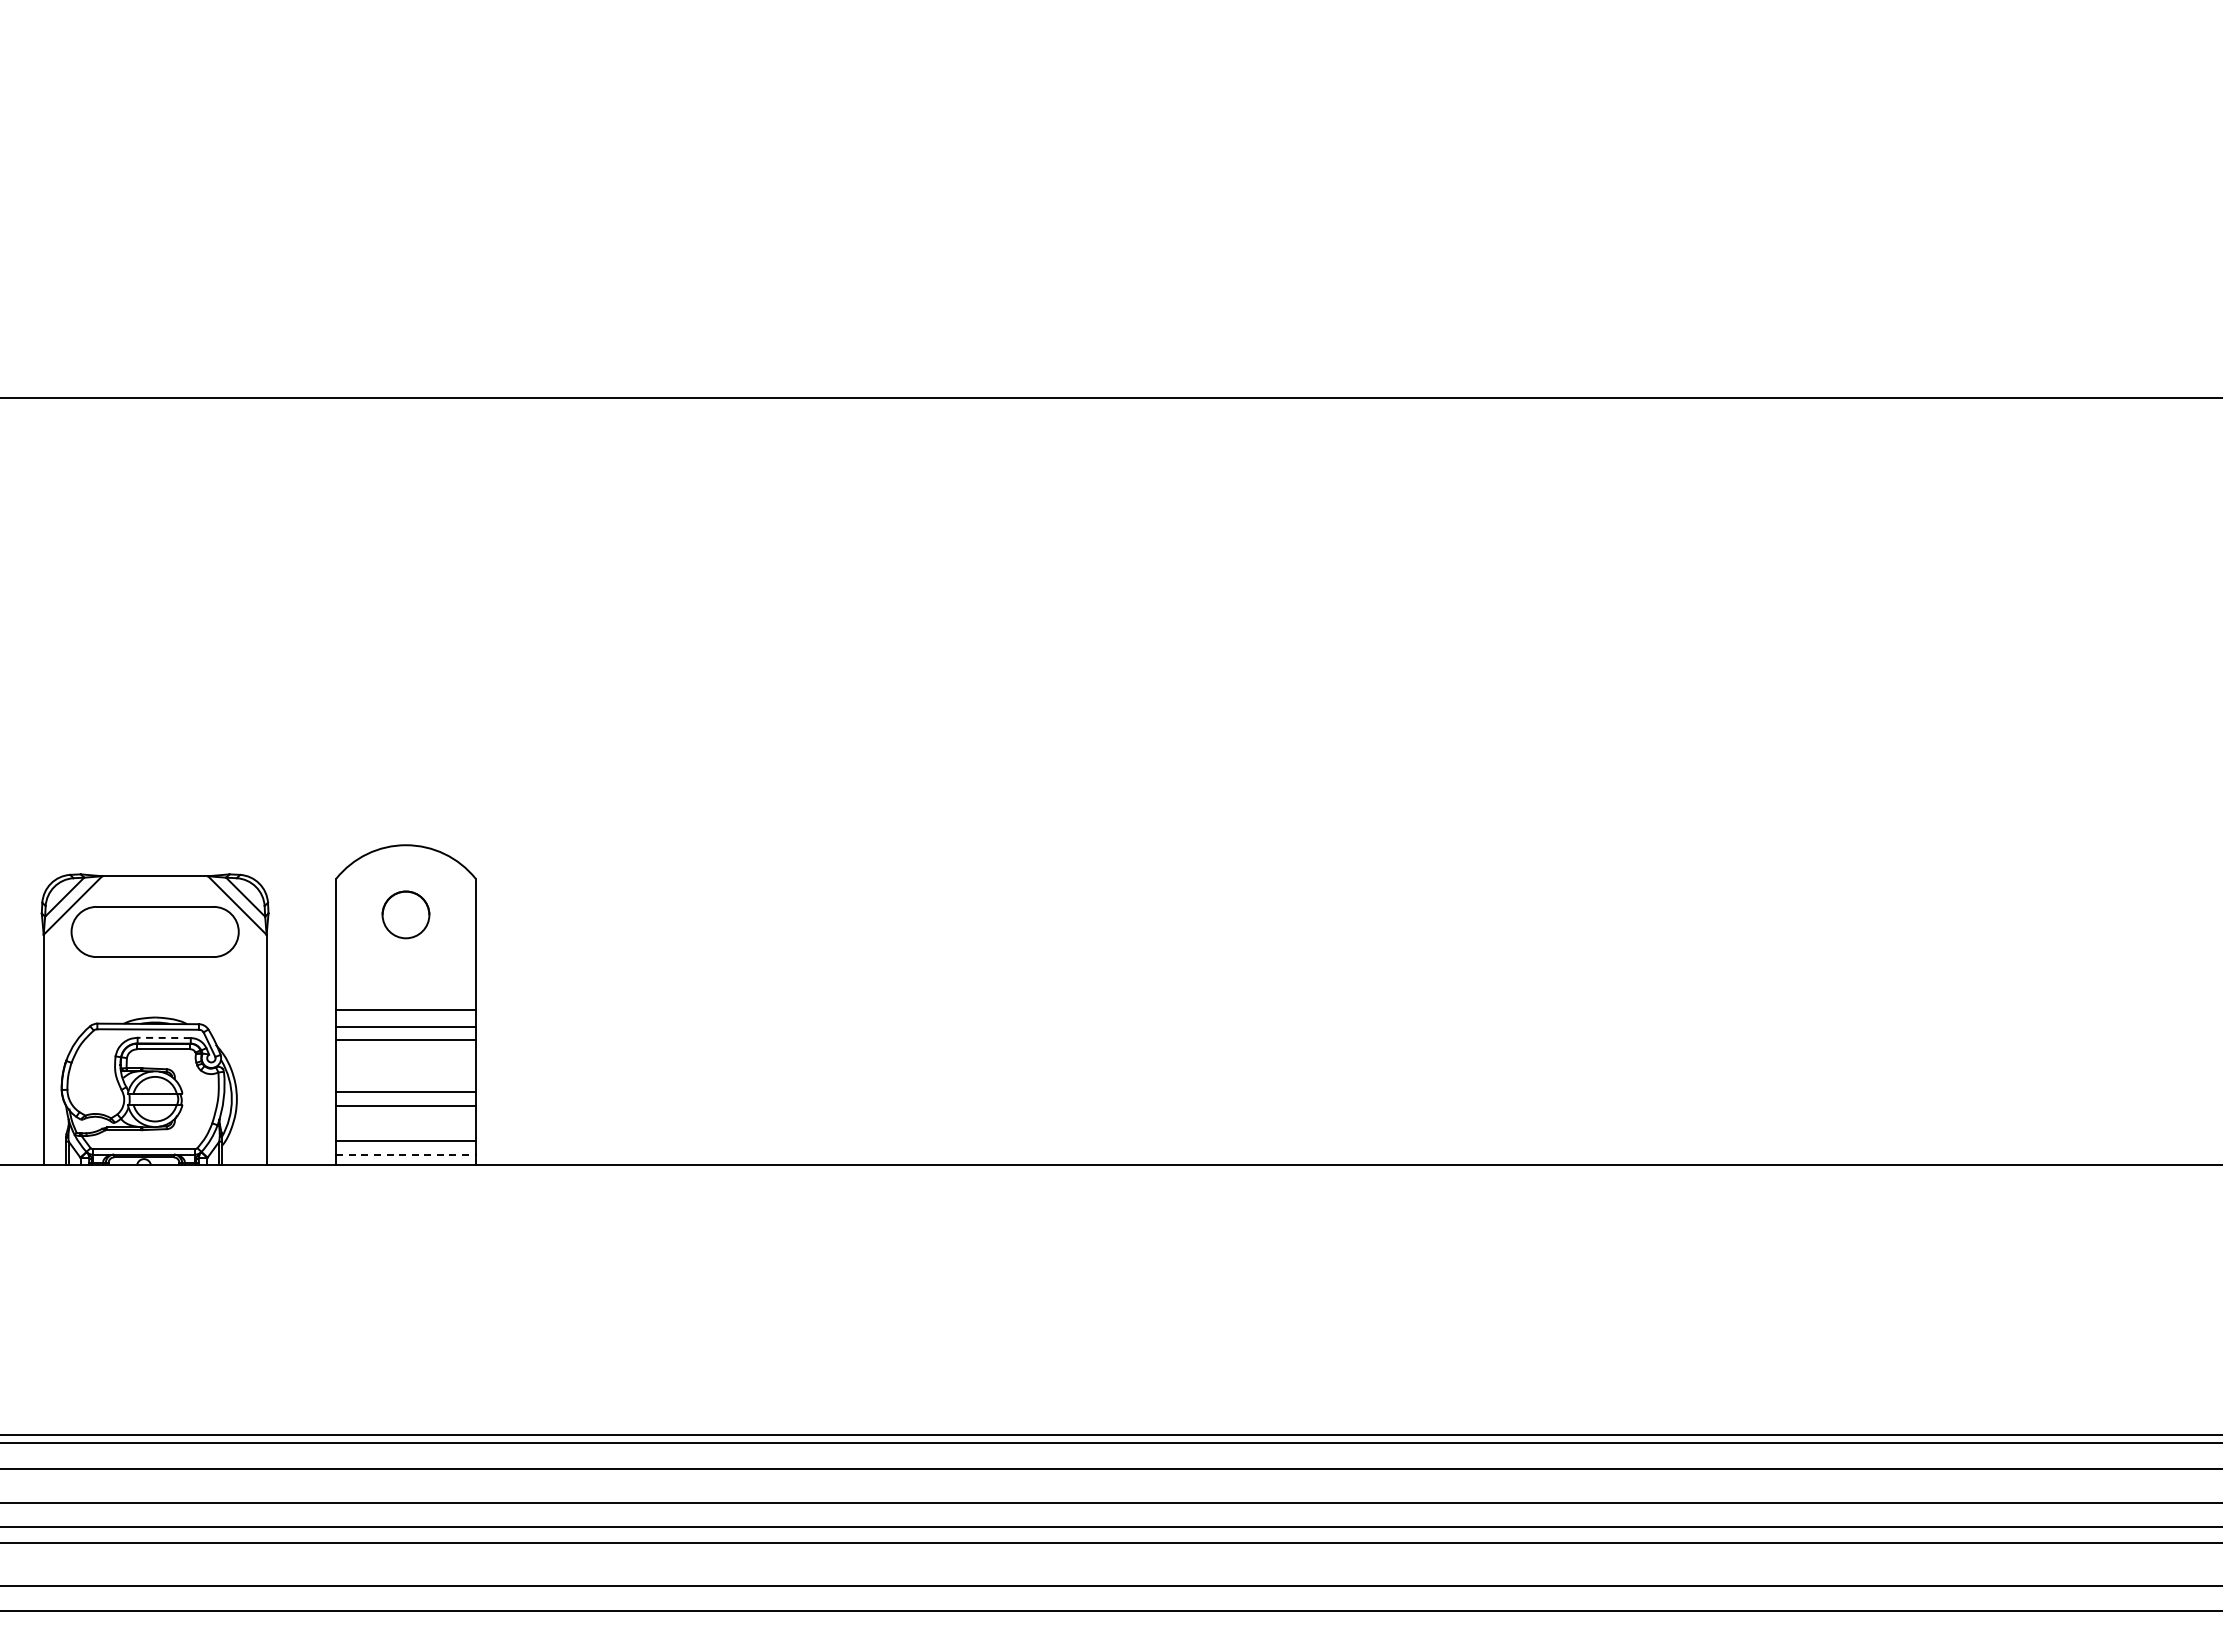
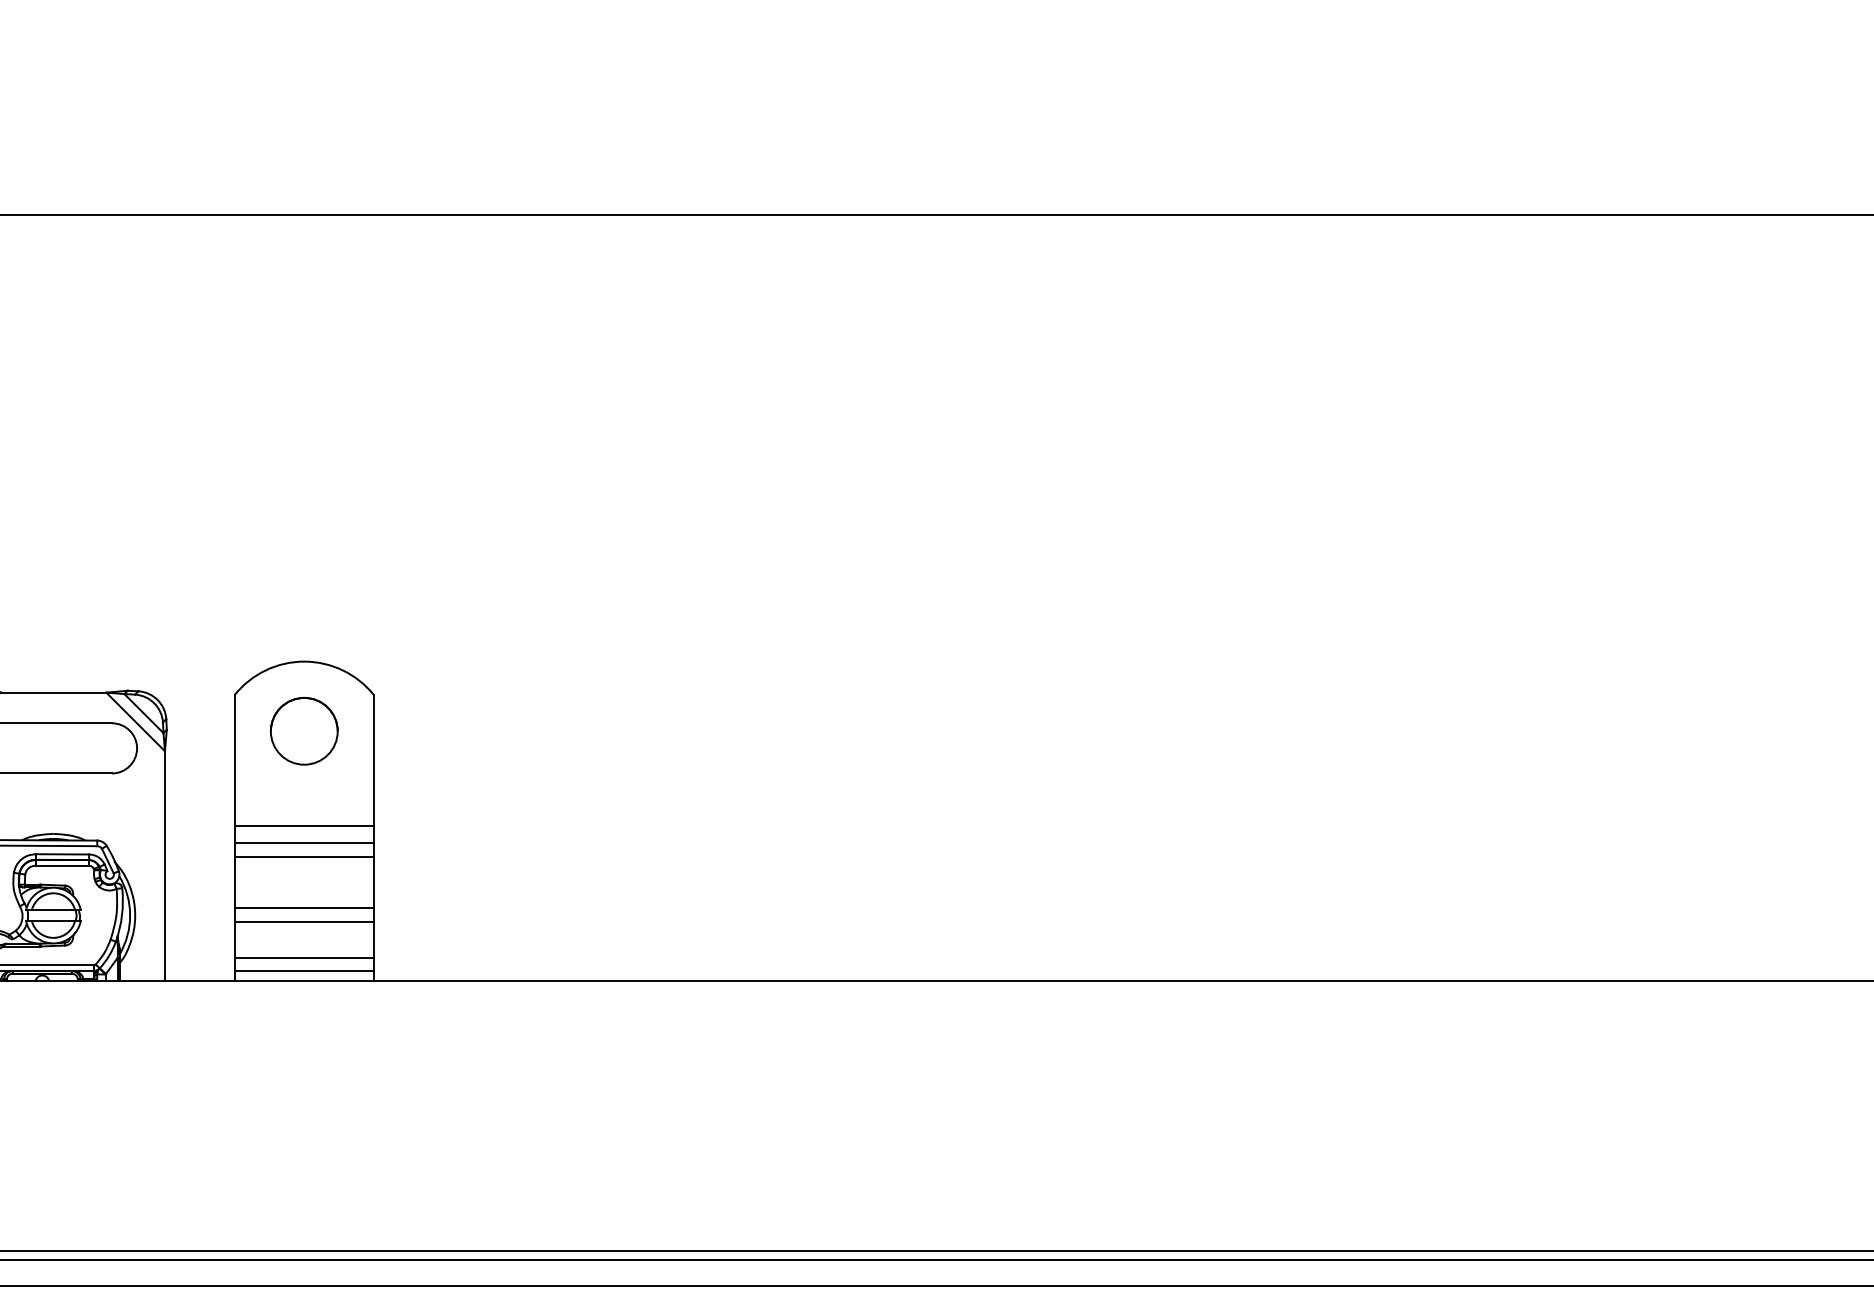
part: (405, 914) -> (303, 730), size x1.43
line: (164, 1037) -> (62, 853), dashed -> solid
line: (406, 1154) -> (304, 970), dashed -> solid

